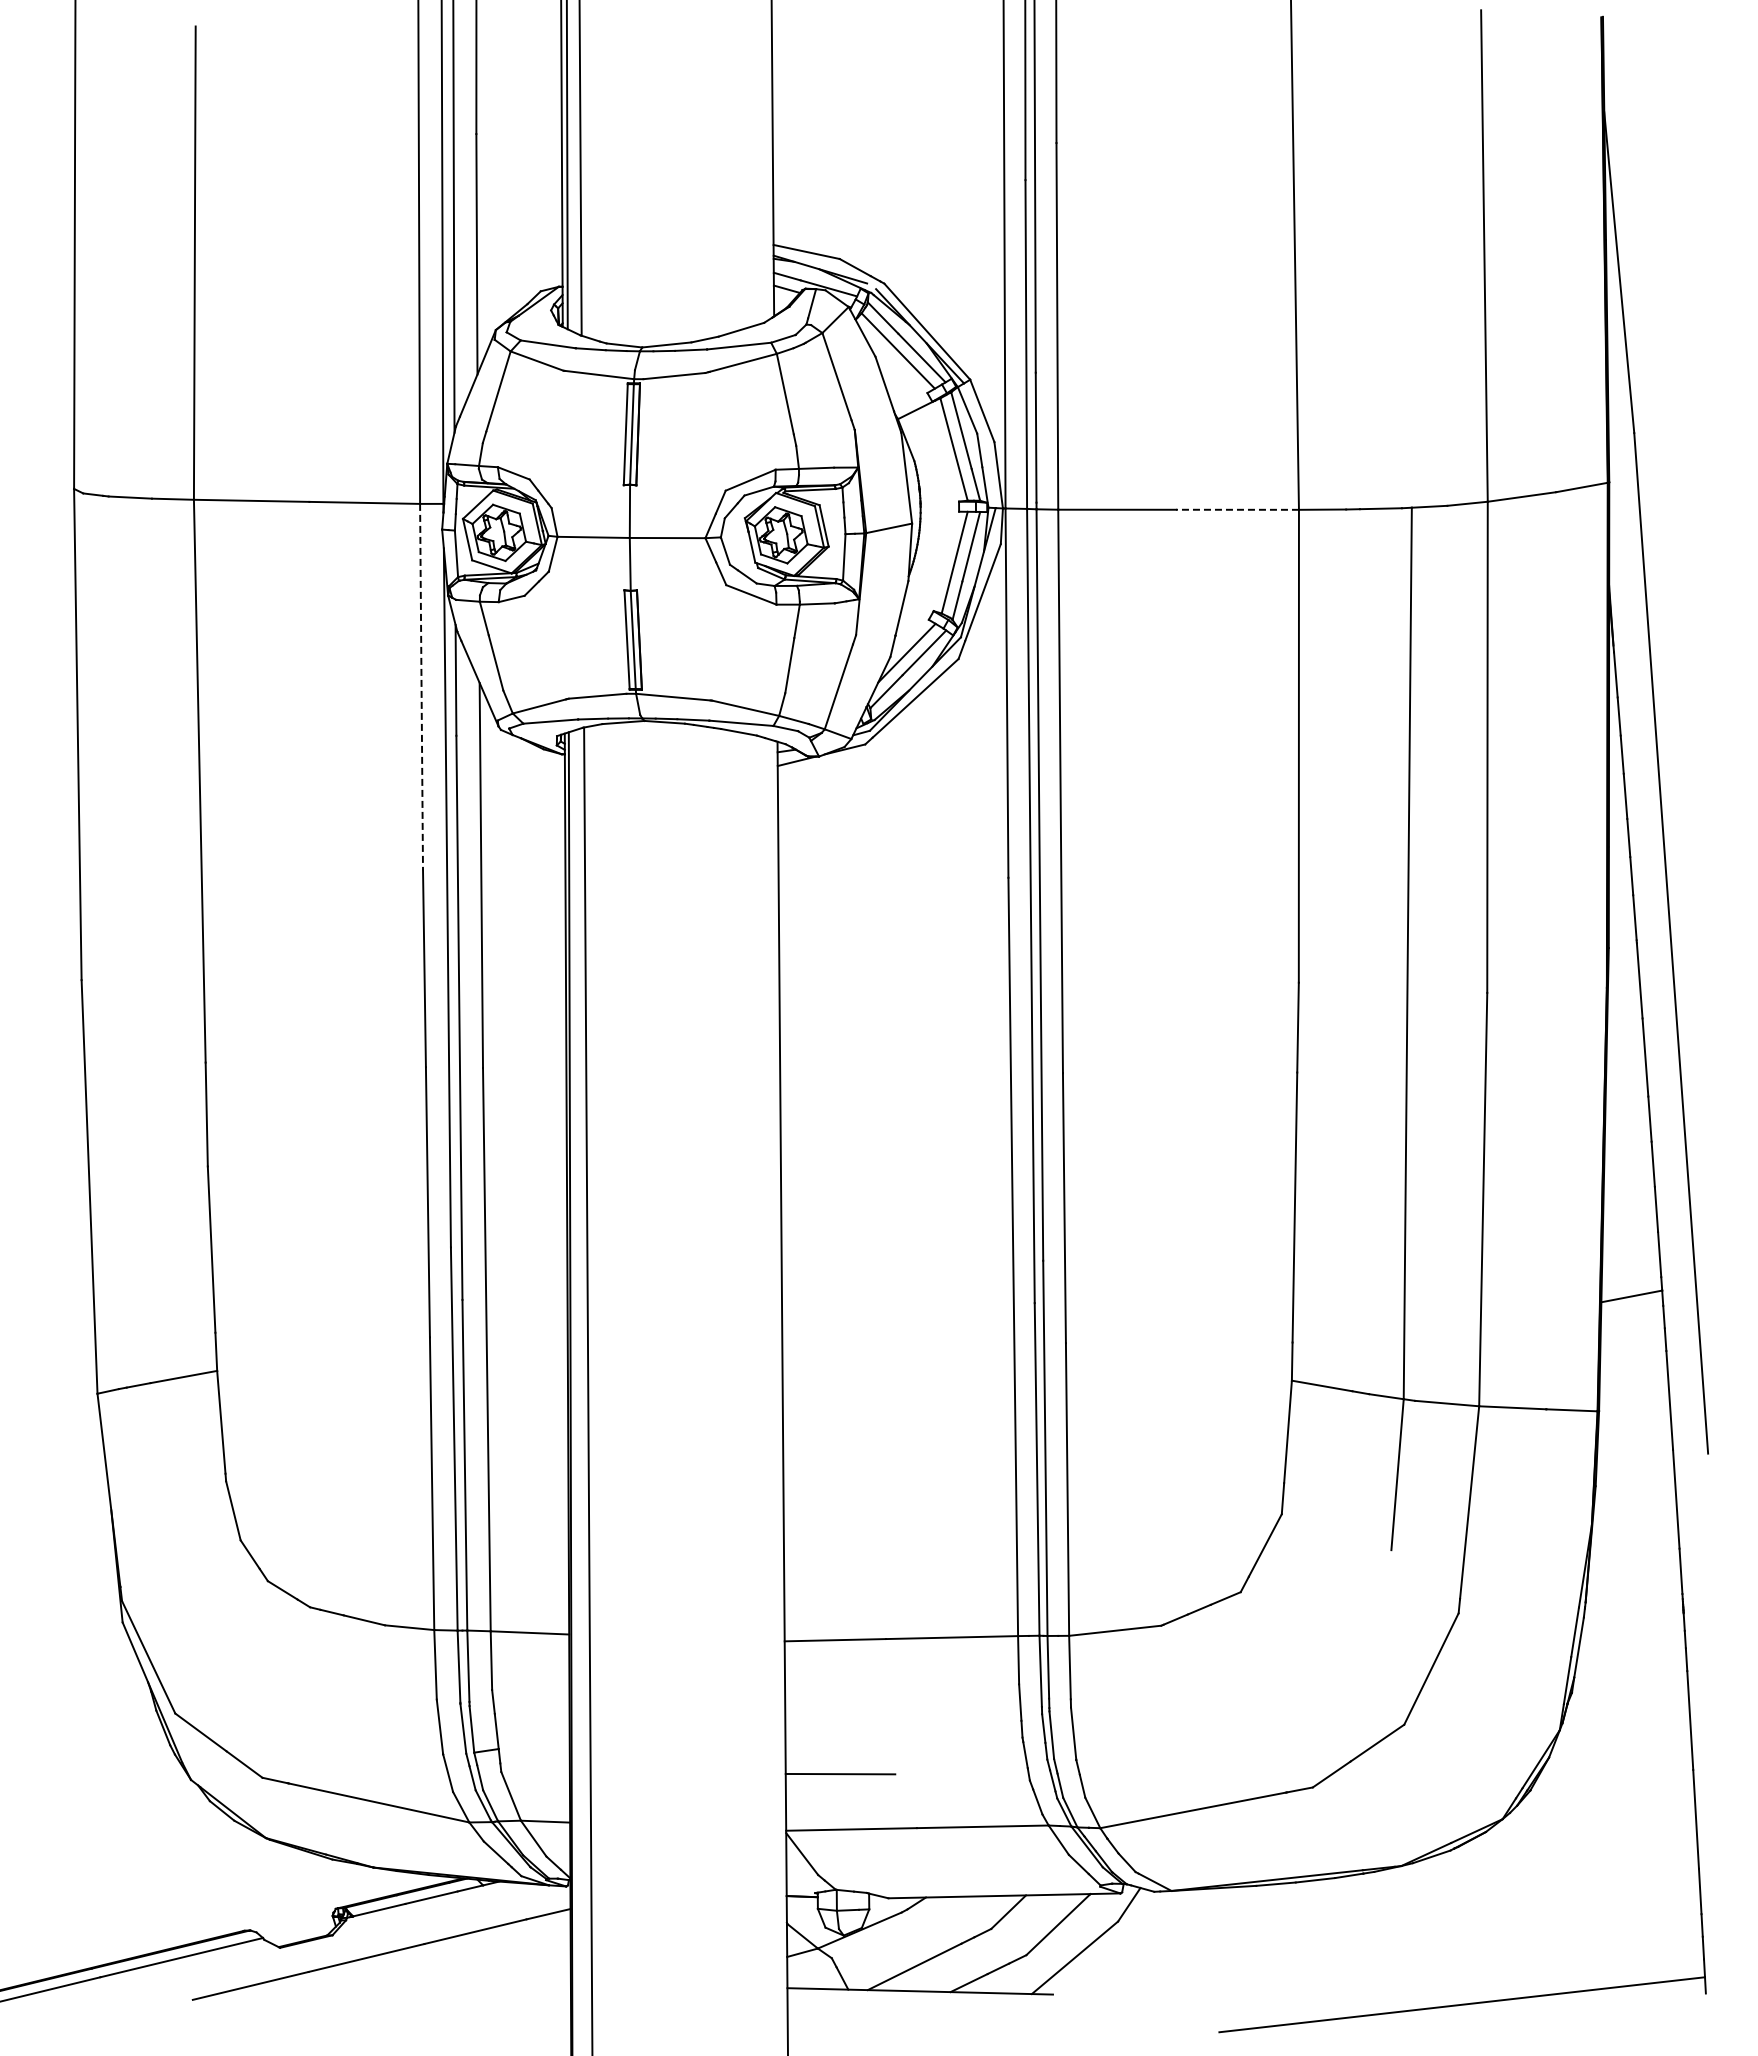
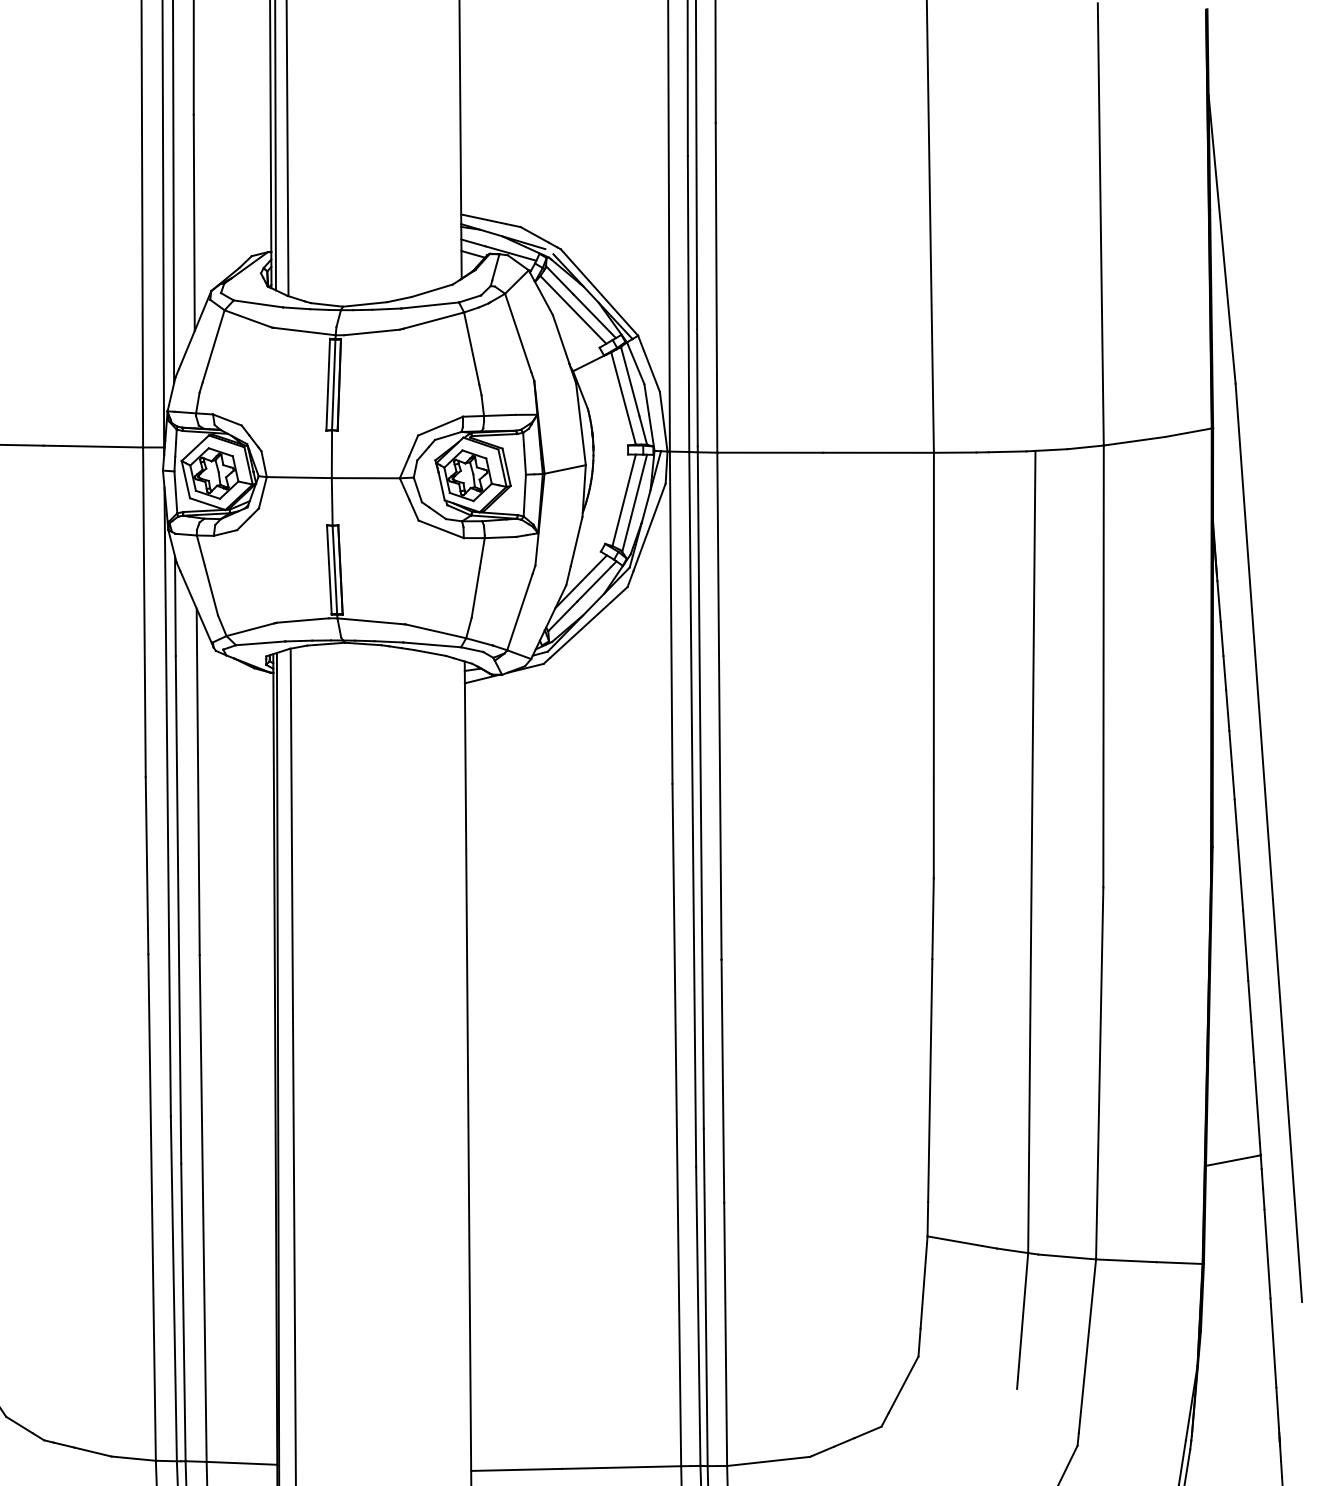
line: (1237, 509) -> (878, 452), dashed -> solid
line: (421, 687) -> (144, 612), dashed -> solid

